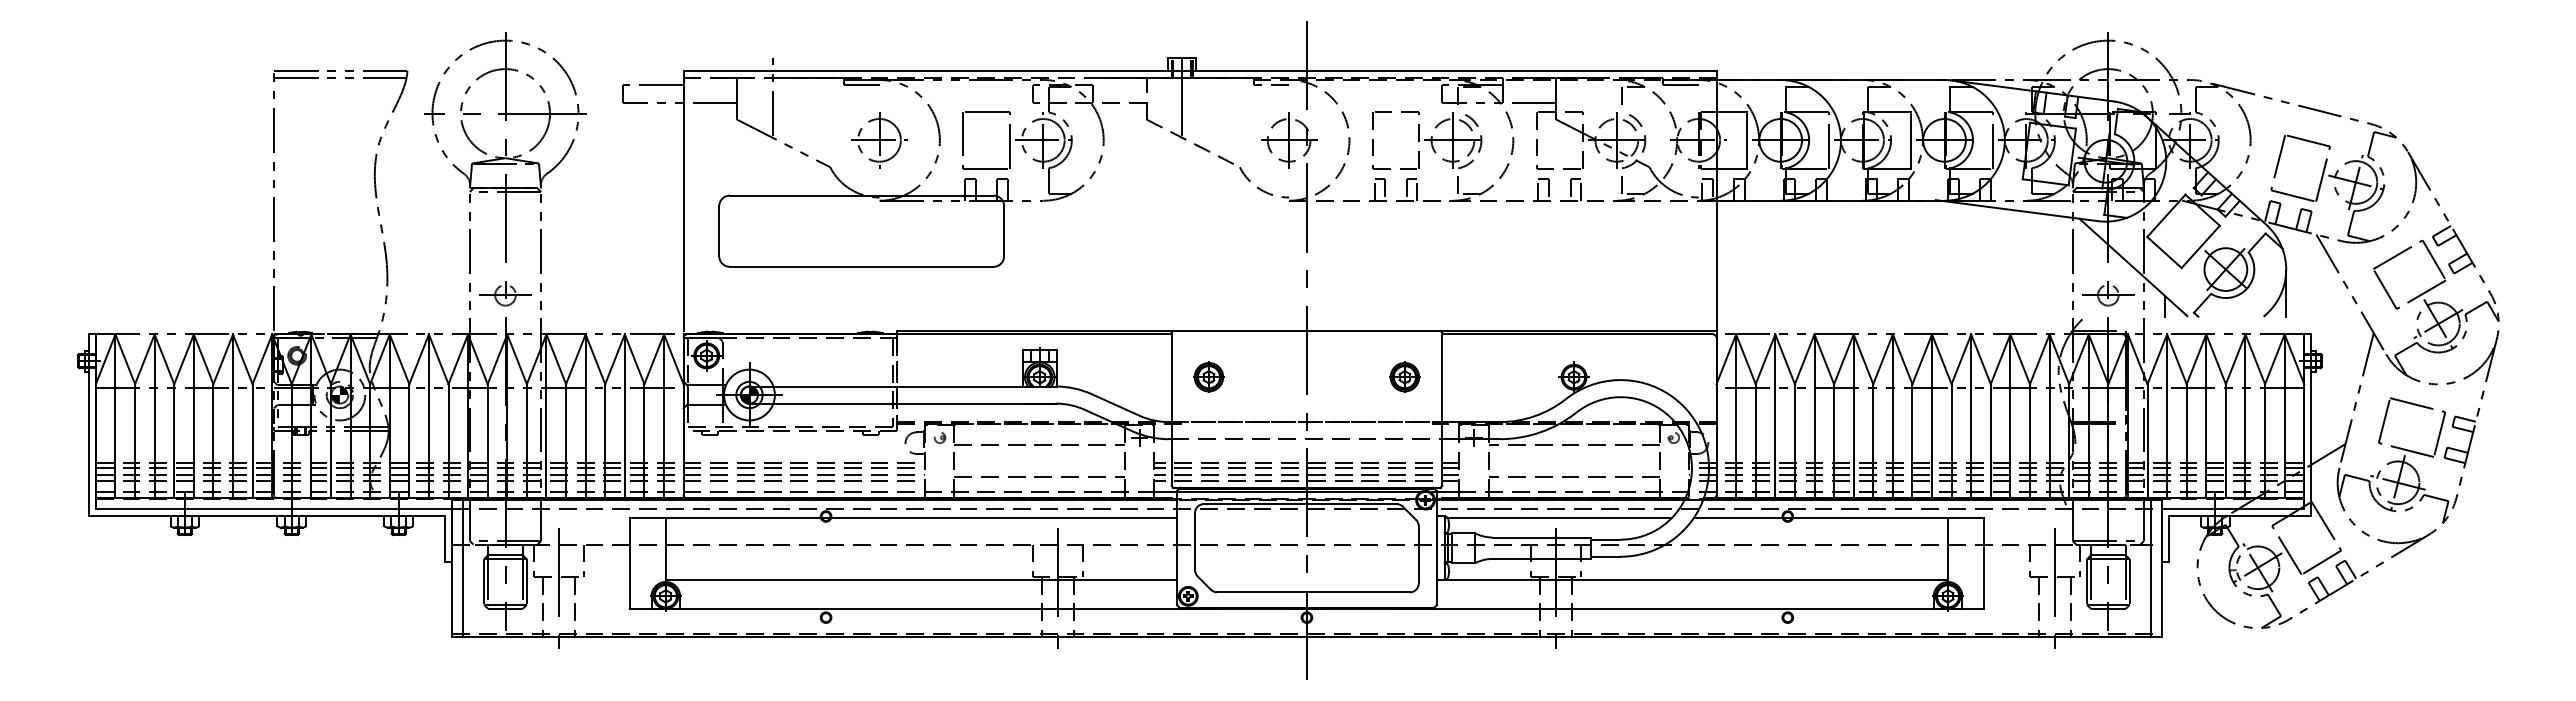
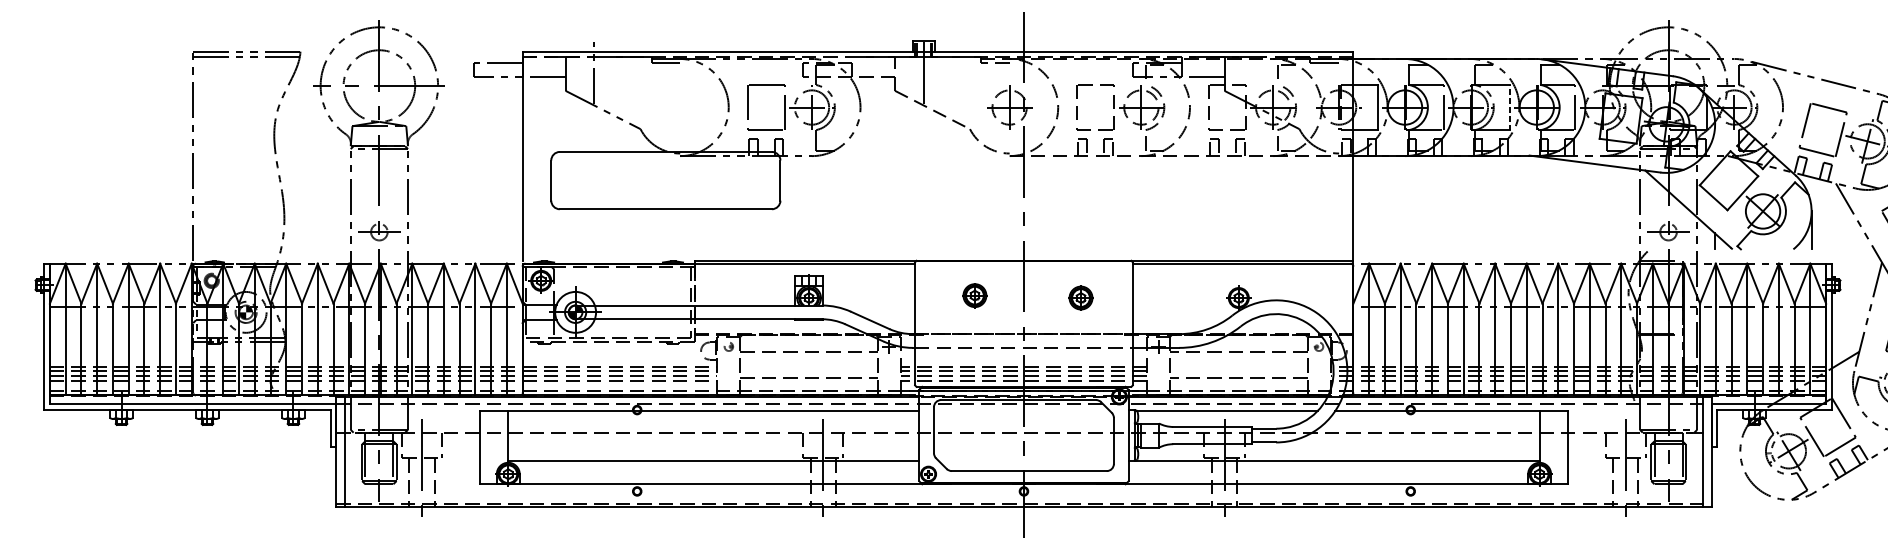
line: (1910, 139) -> (1509, 106), solid -> dashed
part: (879, 140) -> (680, 107), removed
part: (1208, 376) -> (974, 295), moved
part: (1404, 376) -> (1080, 297), moved

